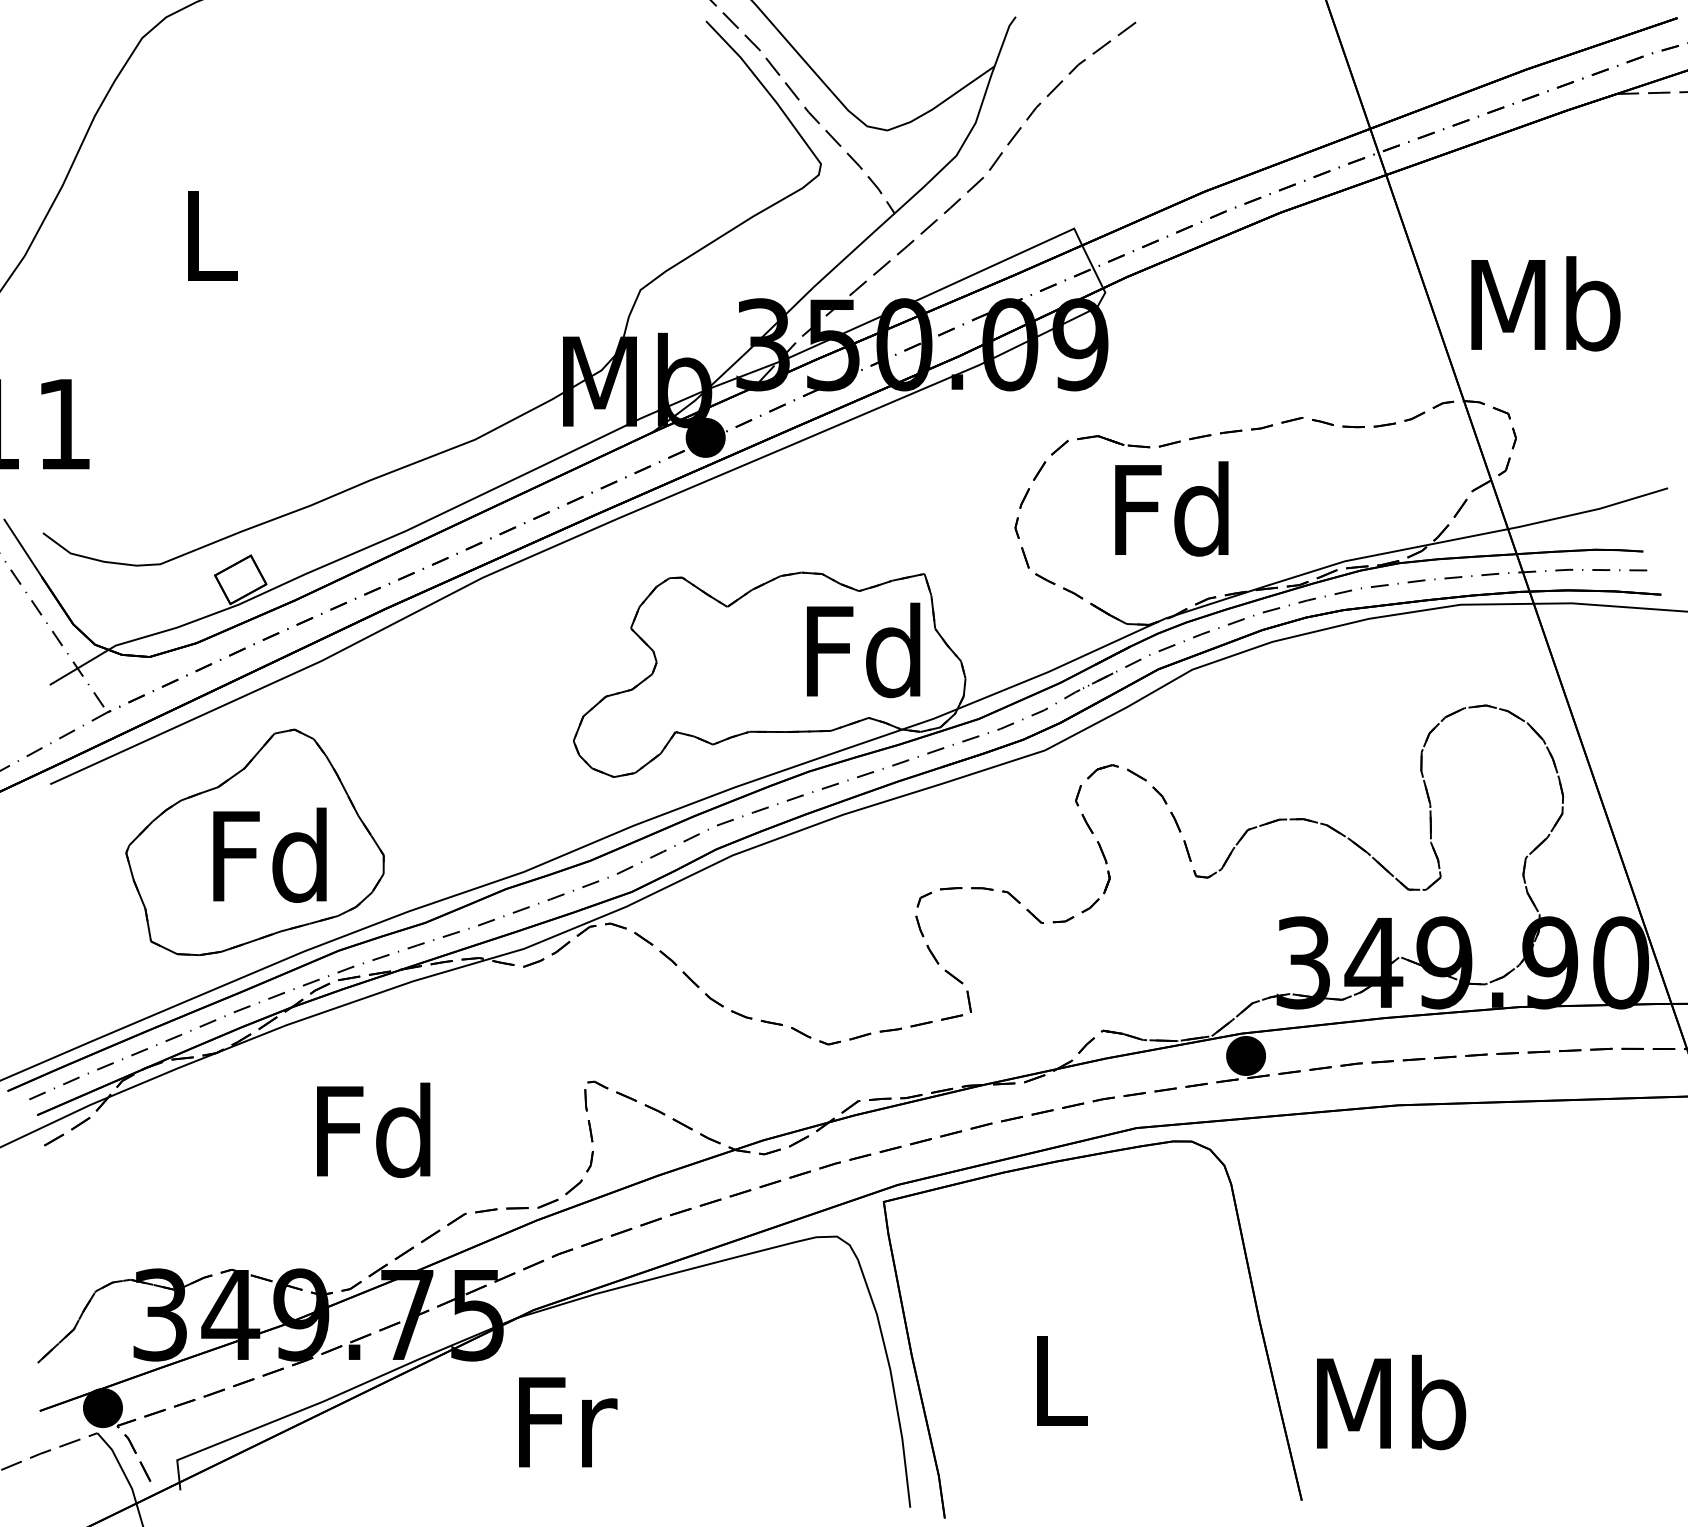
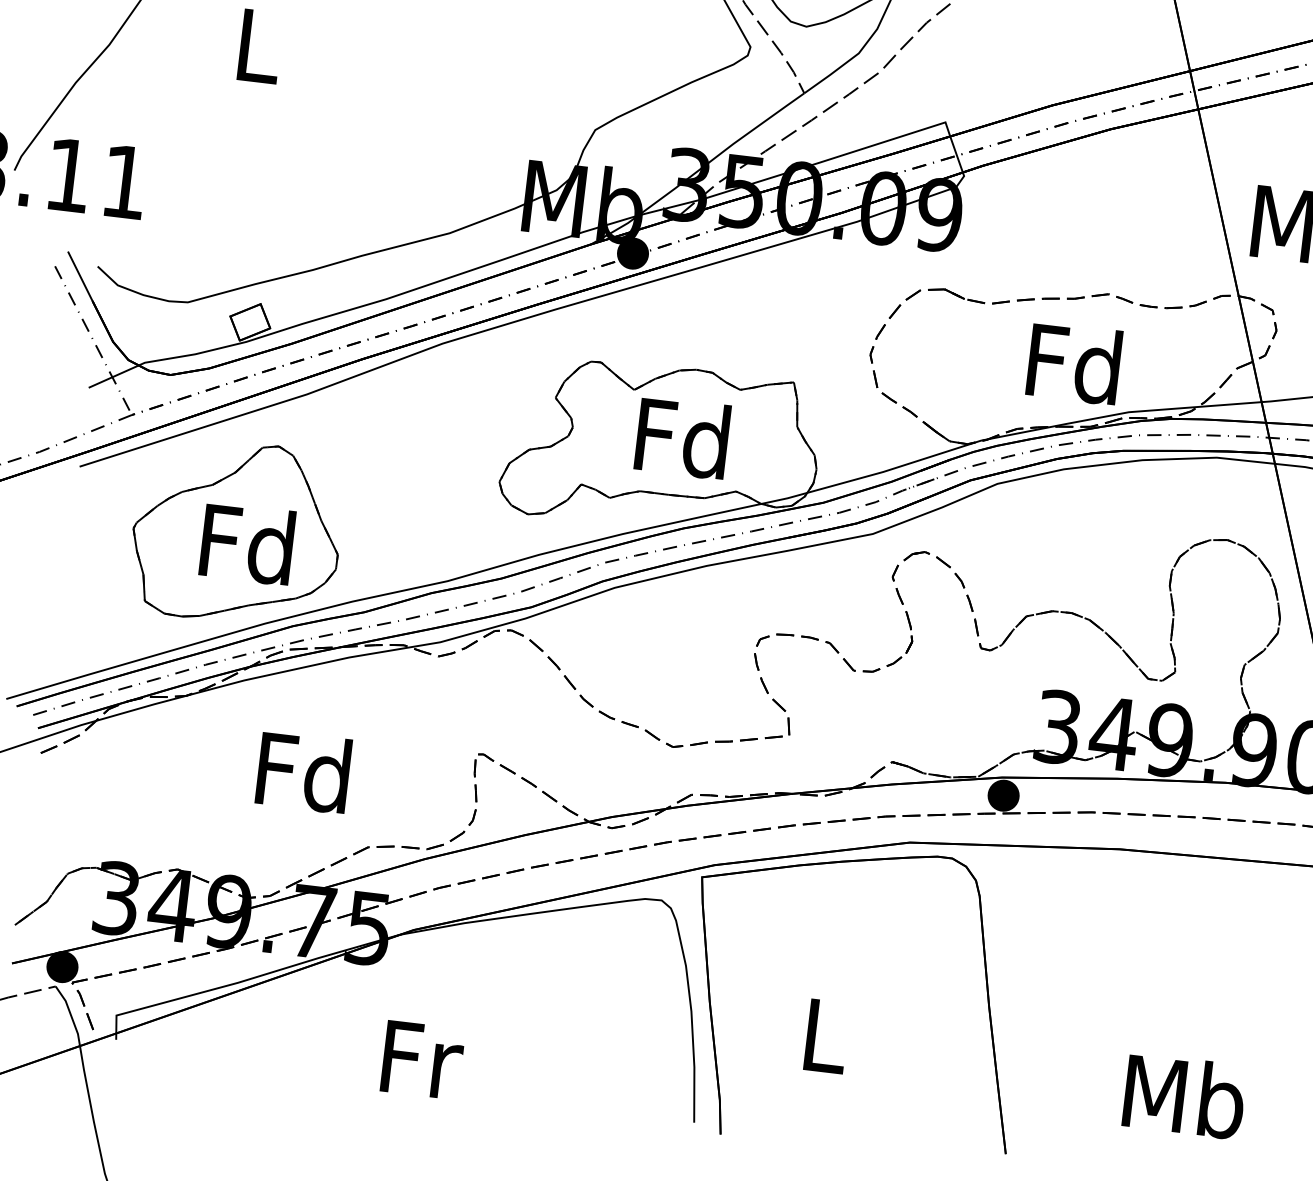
text: (1171, 508) -> (1074, 363), moved
text: (863, 650) -> (682, 438), moved
text: (1391, 1402) -> (1184, 1096), moved
text: (568, 1422) -> (423, 1060), moved

